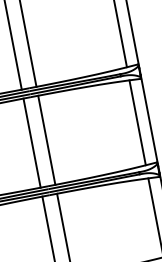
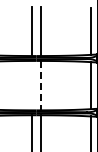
line: (46, 140) -> (40, 85), solid -> dashed
line: (32, 142) -> (32, 85), removed

